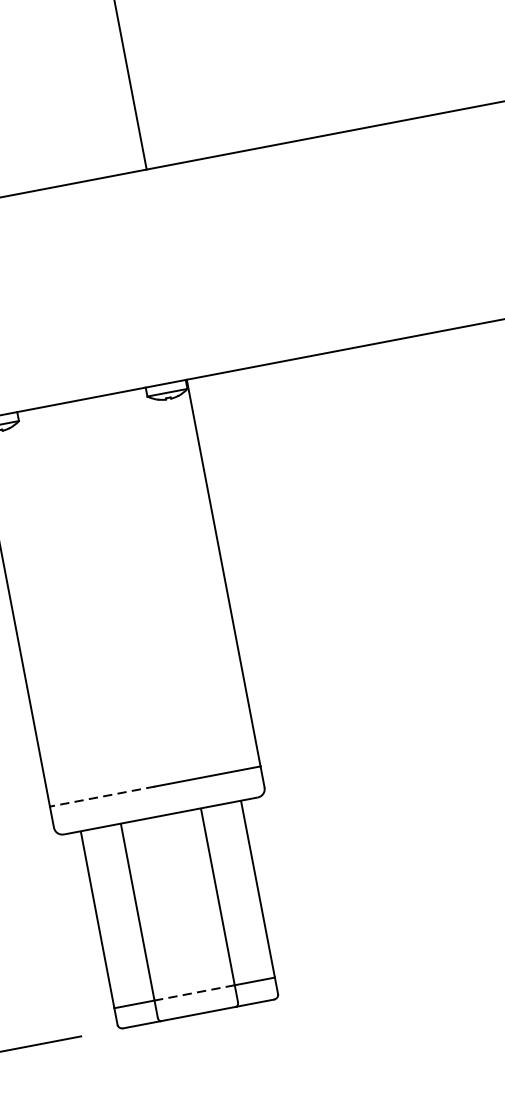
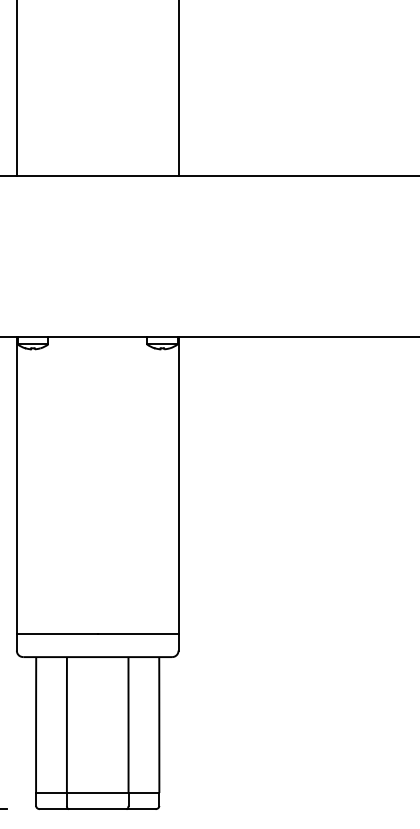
line: (101, 796) -> (56, 634), dashed -> solid
line: (194, 992) -> (97, 792), dashed -> solid

